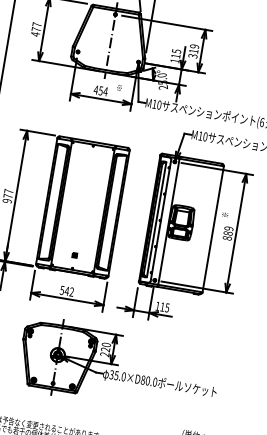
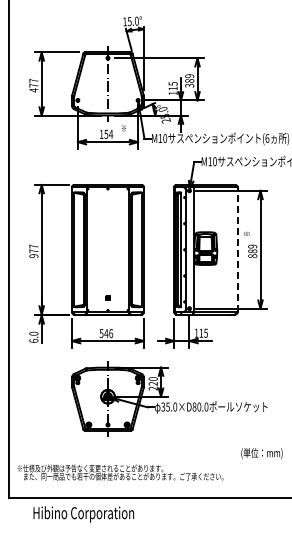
text: (193, 50) -> (189, 80), 319 -> 389
text: (96, 89) -> (101, 133), 454 -> 154
line: (213, 229) -> (237, 249), solid -> dashed
text: (72, 292) -> (111, 333), 542 -> 546

